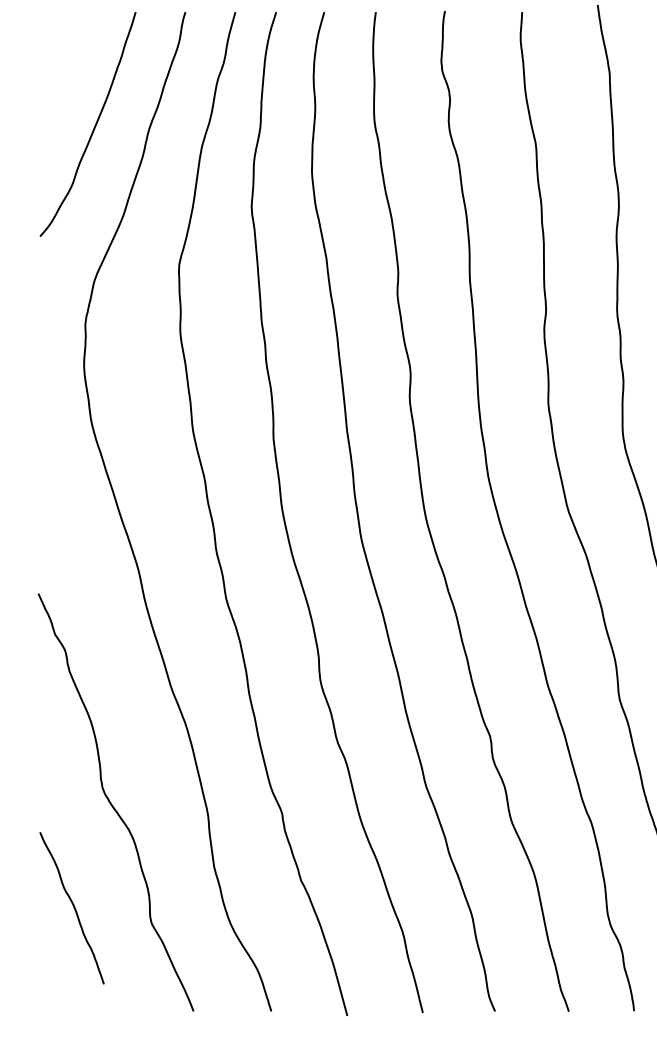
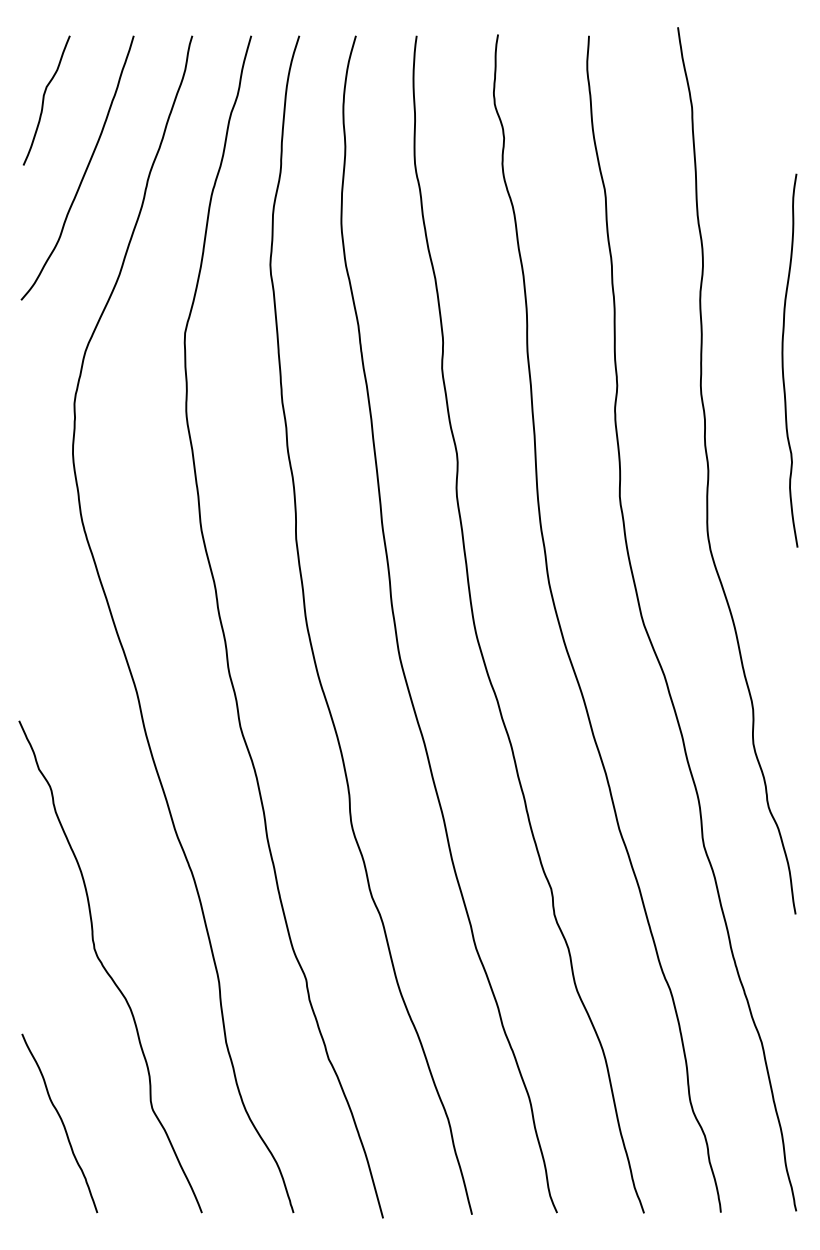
curve: (59, 67) -> (44, 100), added
curve: (73, 907) -> (61, 1122), moved

